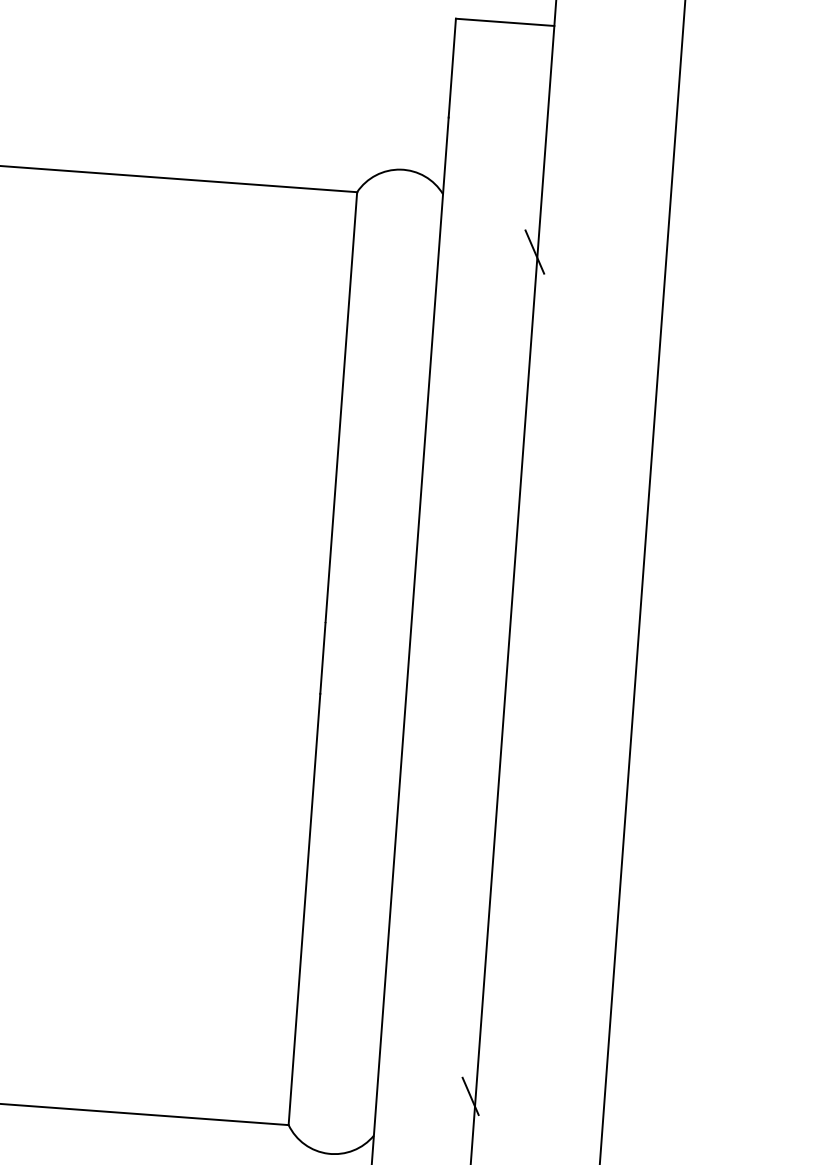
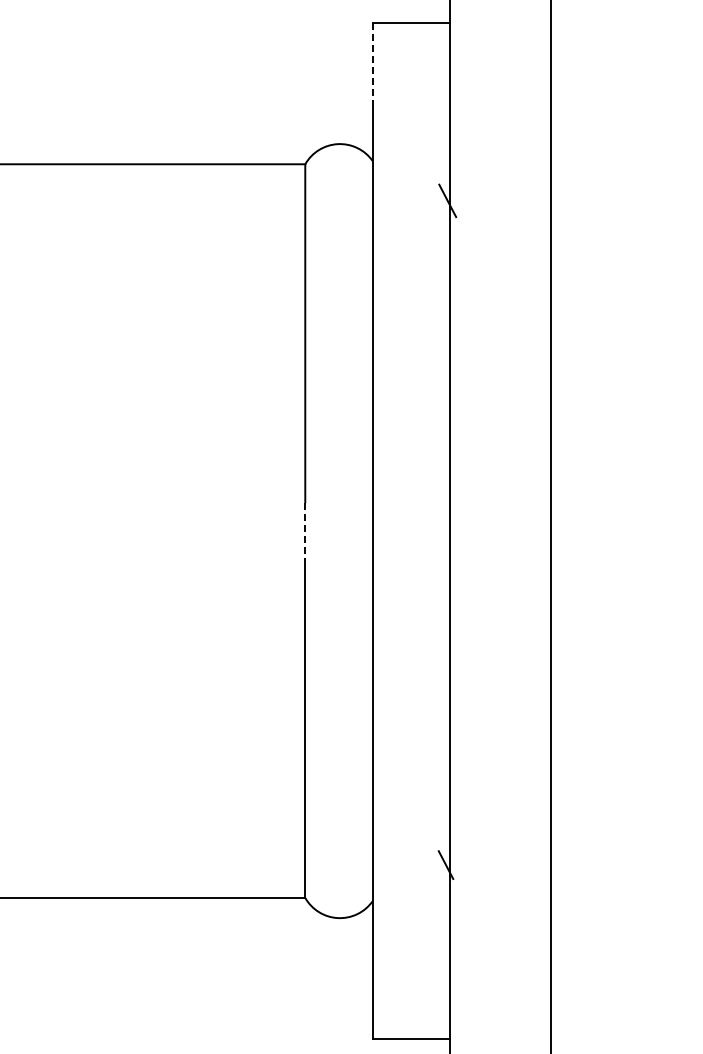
line: (452, 67) -> (372, 61), solid -> dashed
line: (323, 659) -> (305, 531), solid -> dashed

